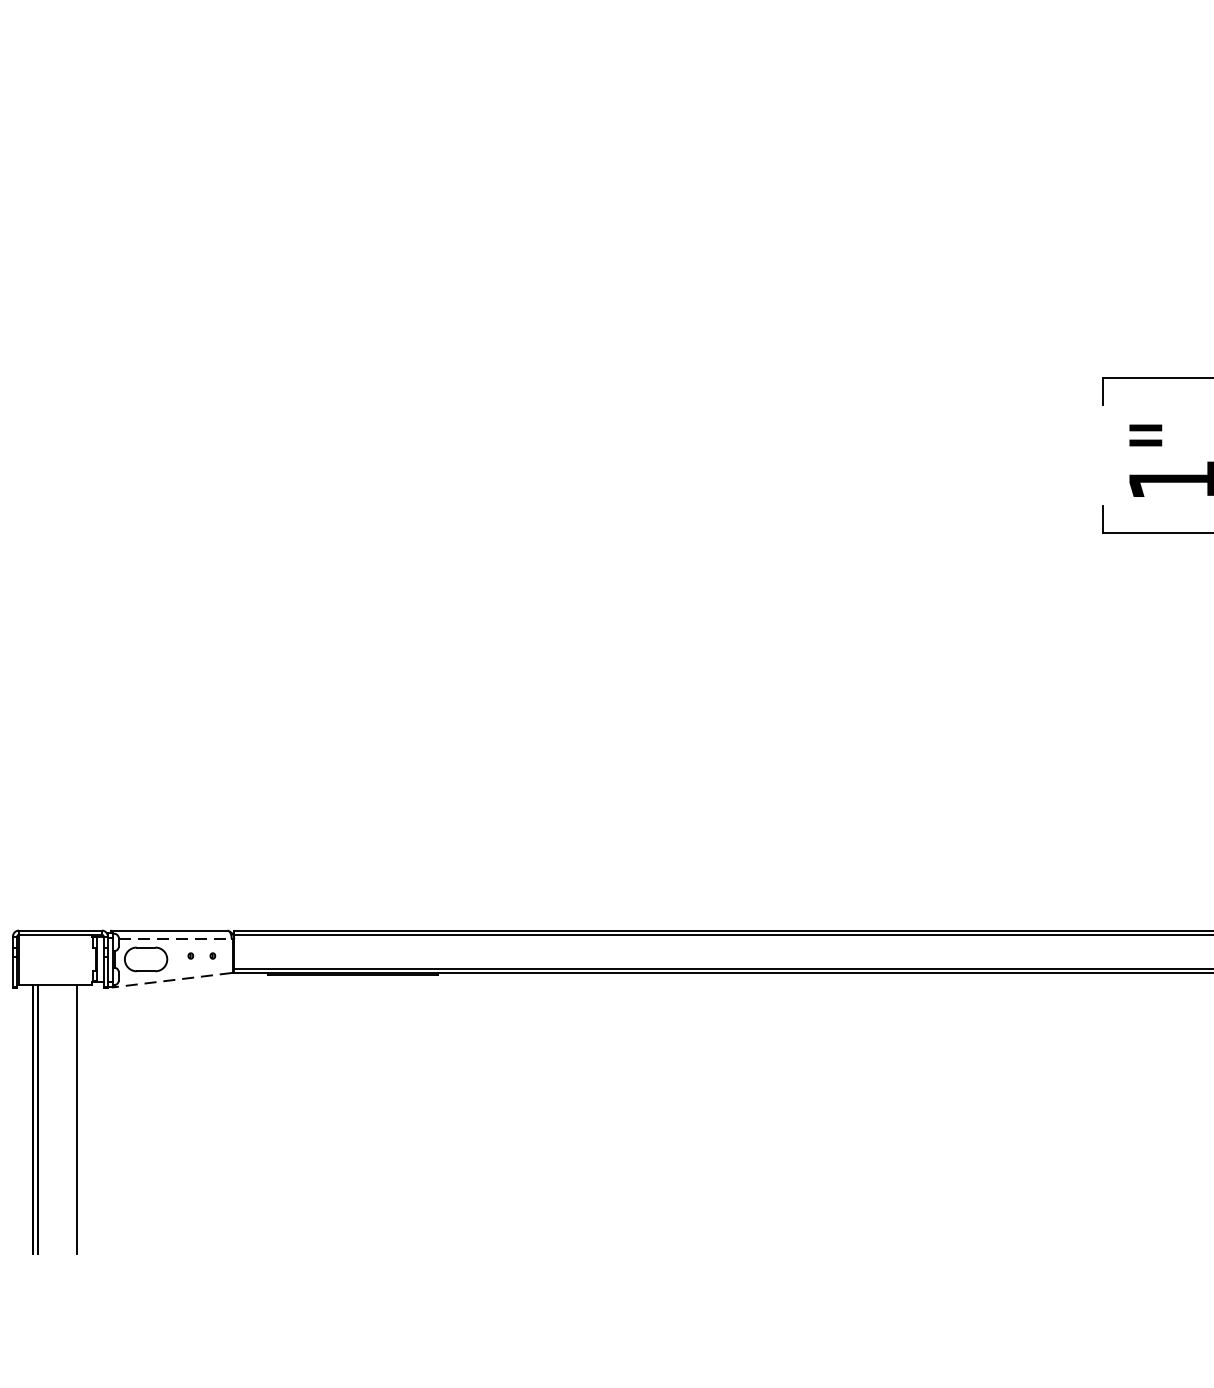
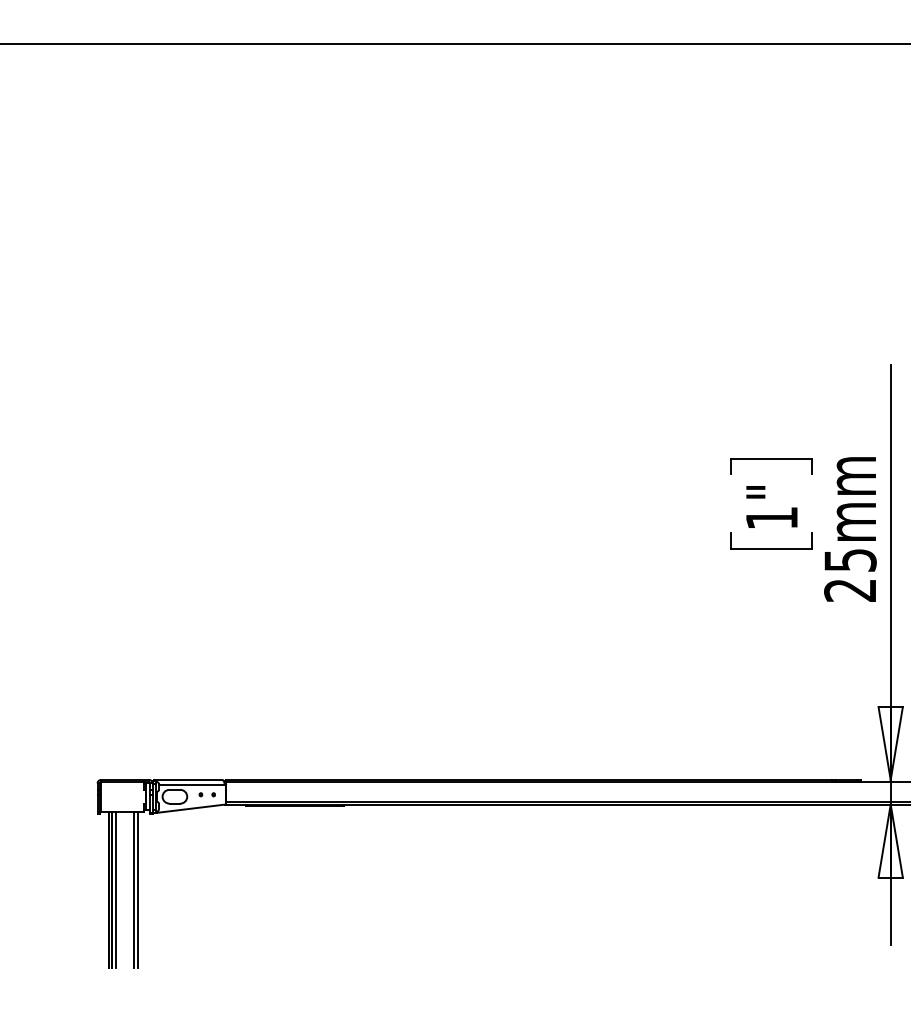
line: (174, 938) -> (191, 784), dashed -> solid
line: (172, 979) -> (190, 808), dashed -> solid
line: (43, 1119) -> (115, 889), added
line: (81, 1119) -> (137, 889), added

